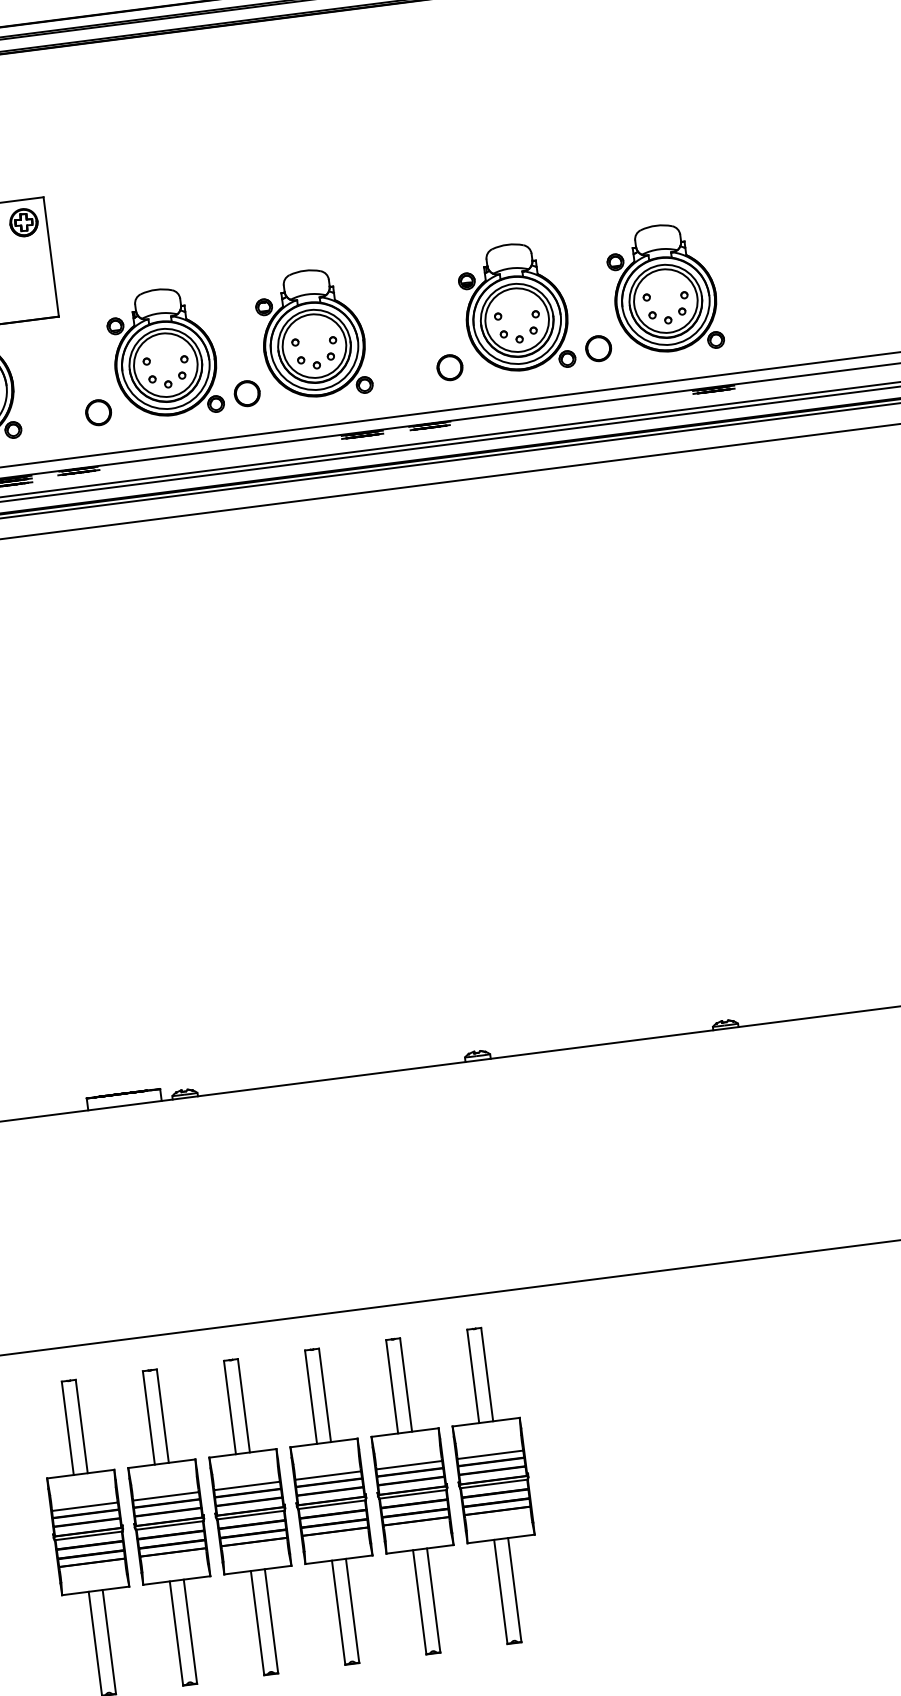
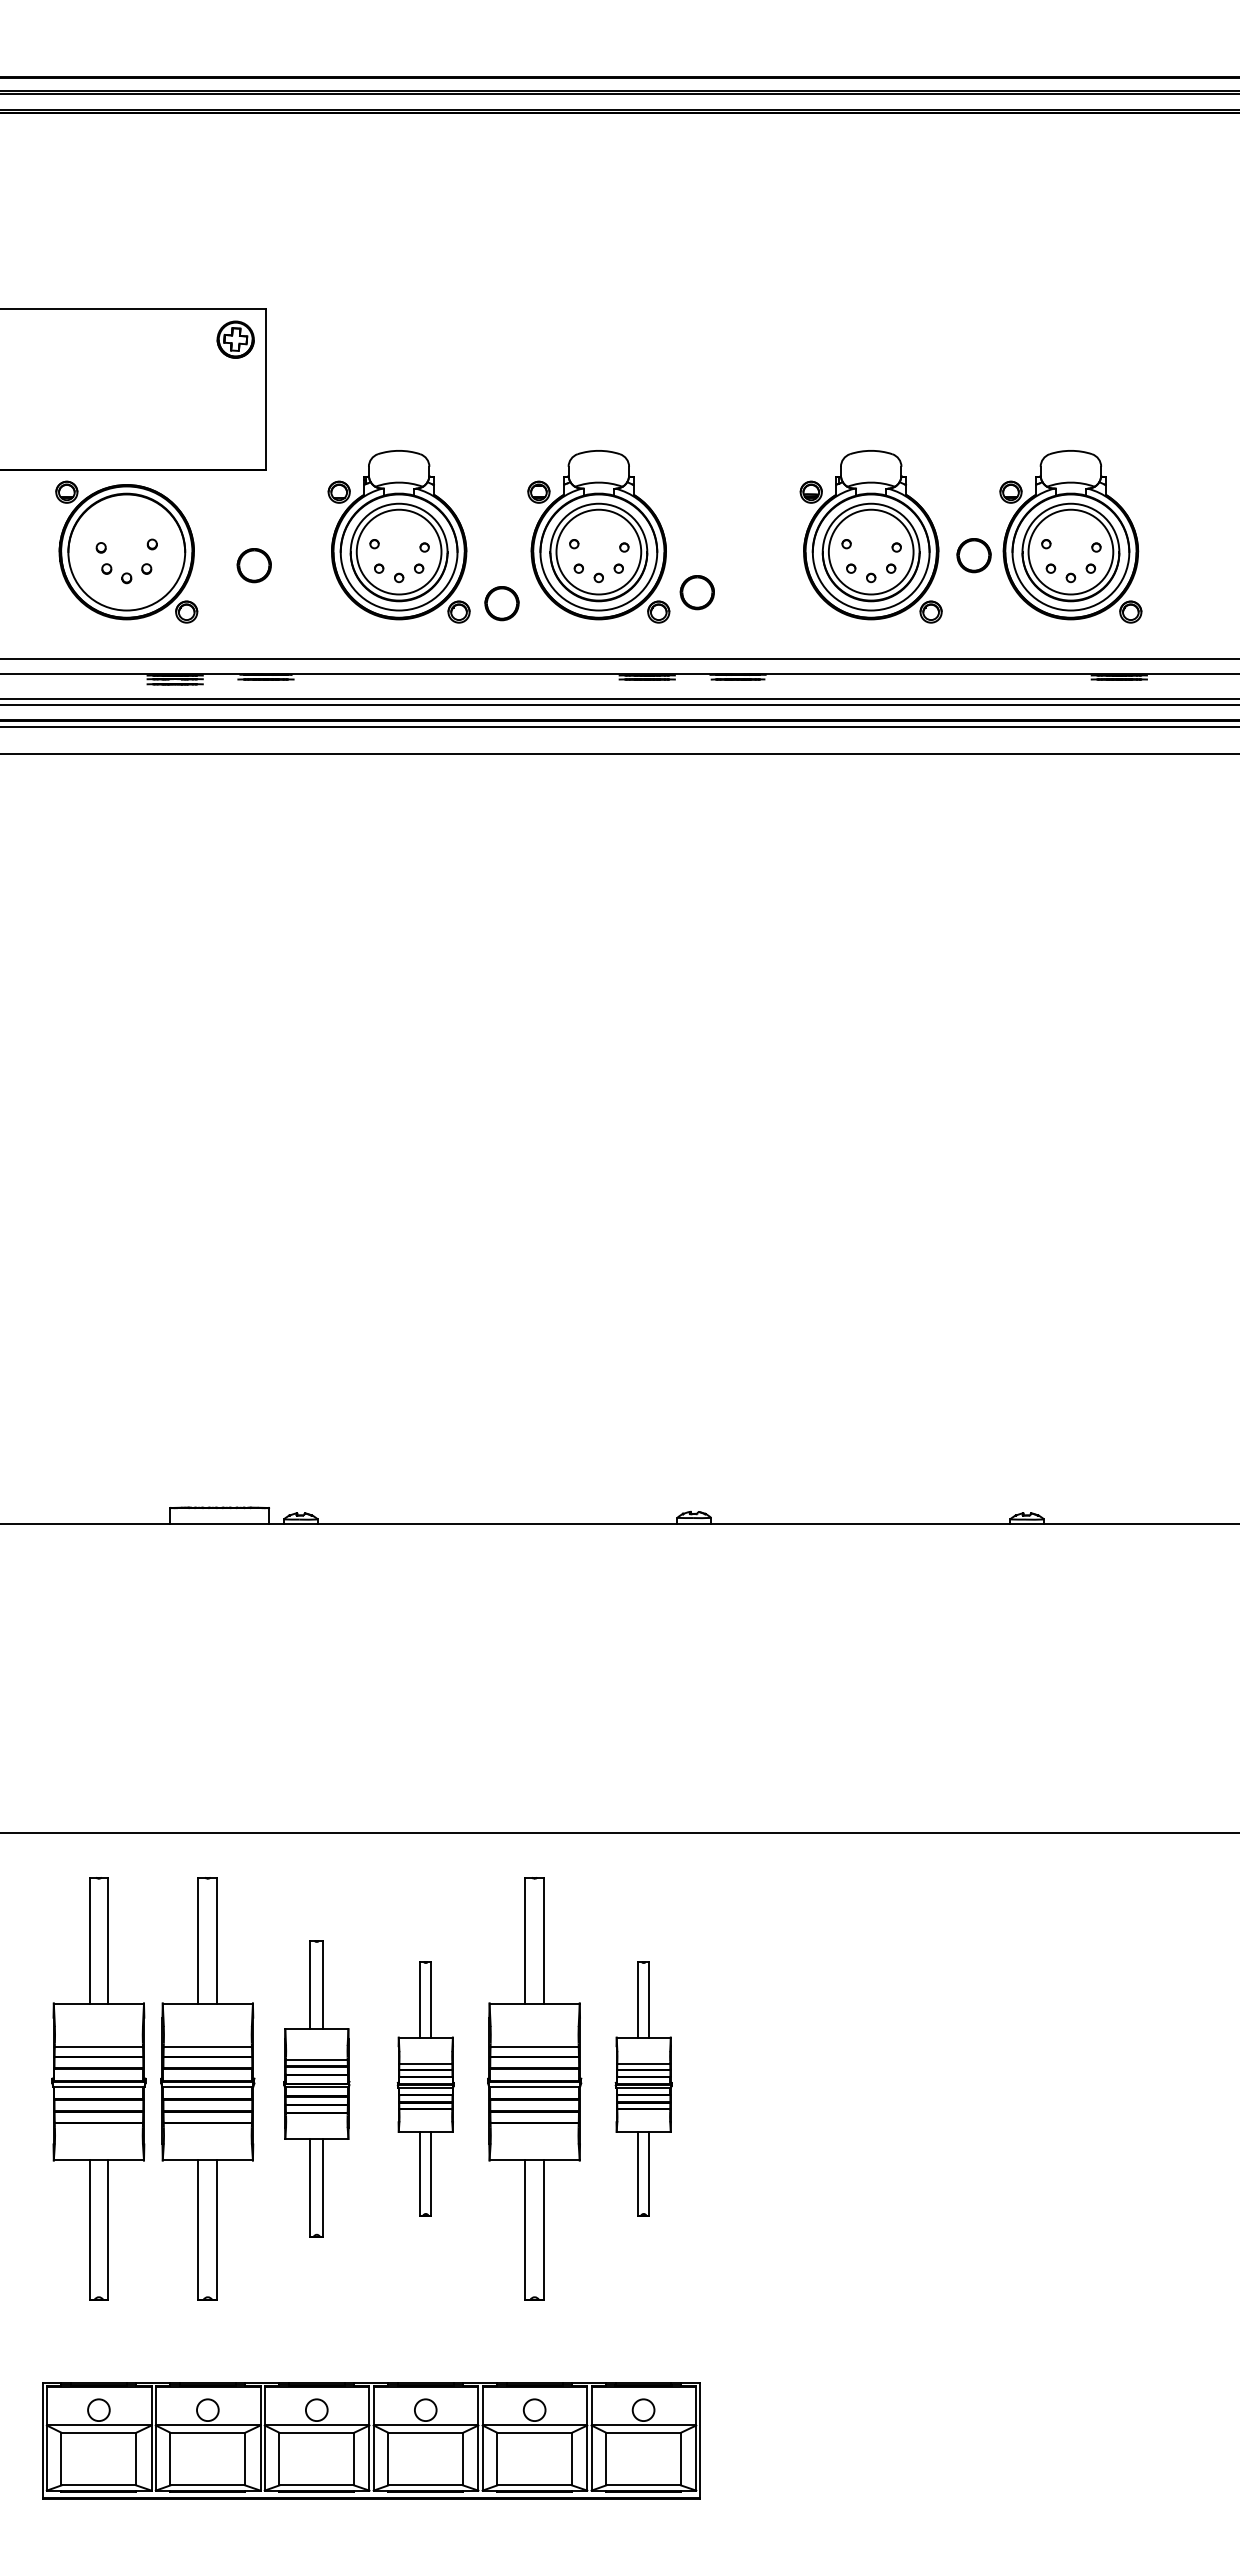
part: (598, 348) -> (973, 555), moved
part: (449, 367) -> (696, 592), moved
part: (98, 412) -> (253, 565), moved
part: (494, 1485) -> (643, 2088), size x0.6
part: (331, 1506) -> (425, 2088), size x0.6
part: (250, 1516) -> (316, 2088), size x0.7

